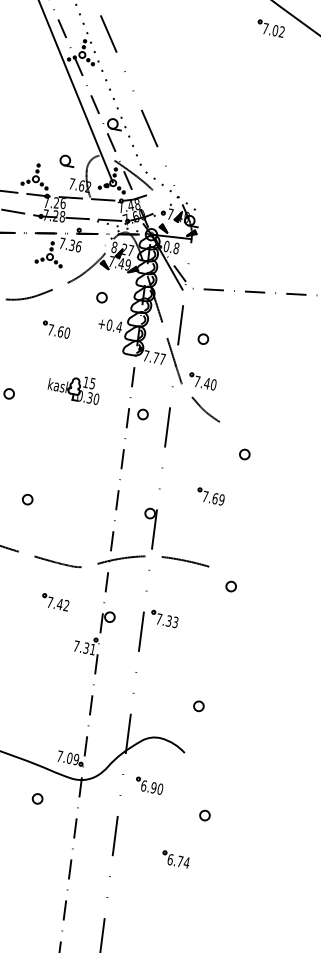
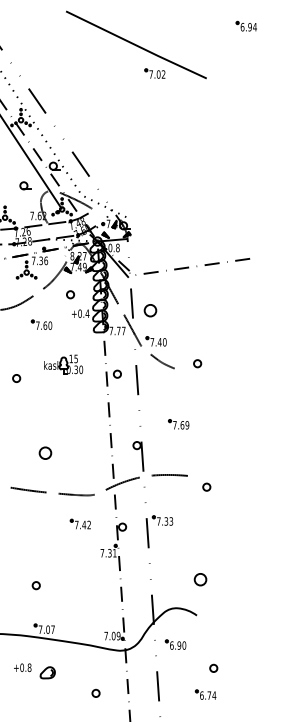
part: (67, 160) -> (25, 185), moved
part: (203, 337) -> (150, 309), size x1.6
part: (244, 454) -> (197, 363), moved
part: (27, 498) -> (45, 452), size x1.6
part: (199, 705) -> (200, 578), size x1.6
part: (37, 797) -> (95, 692), moved
part: (204, 814) -> (213, 667), moved

